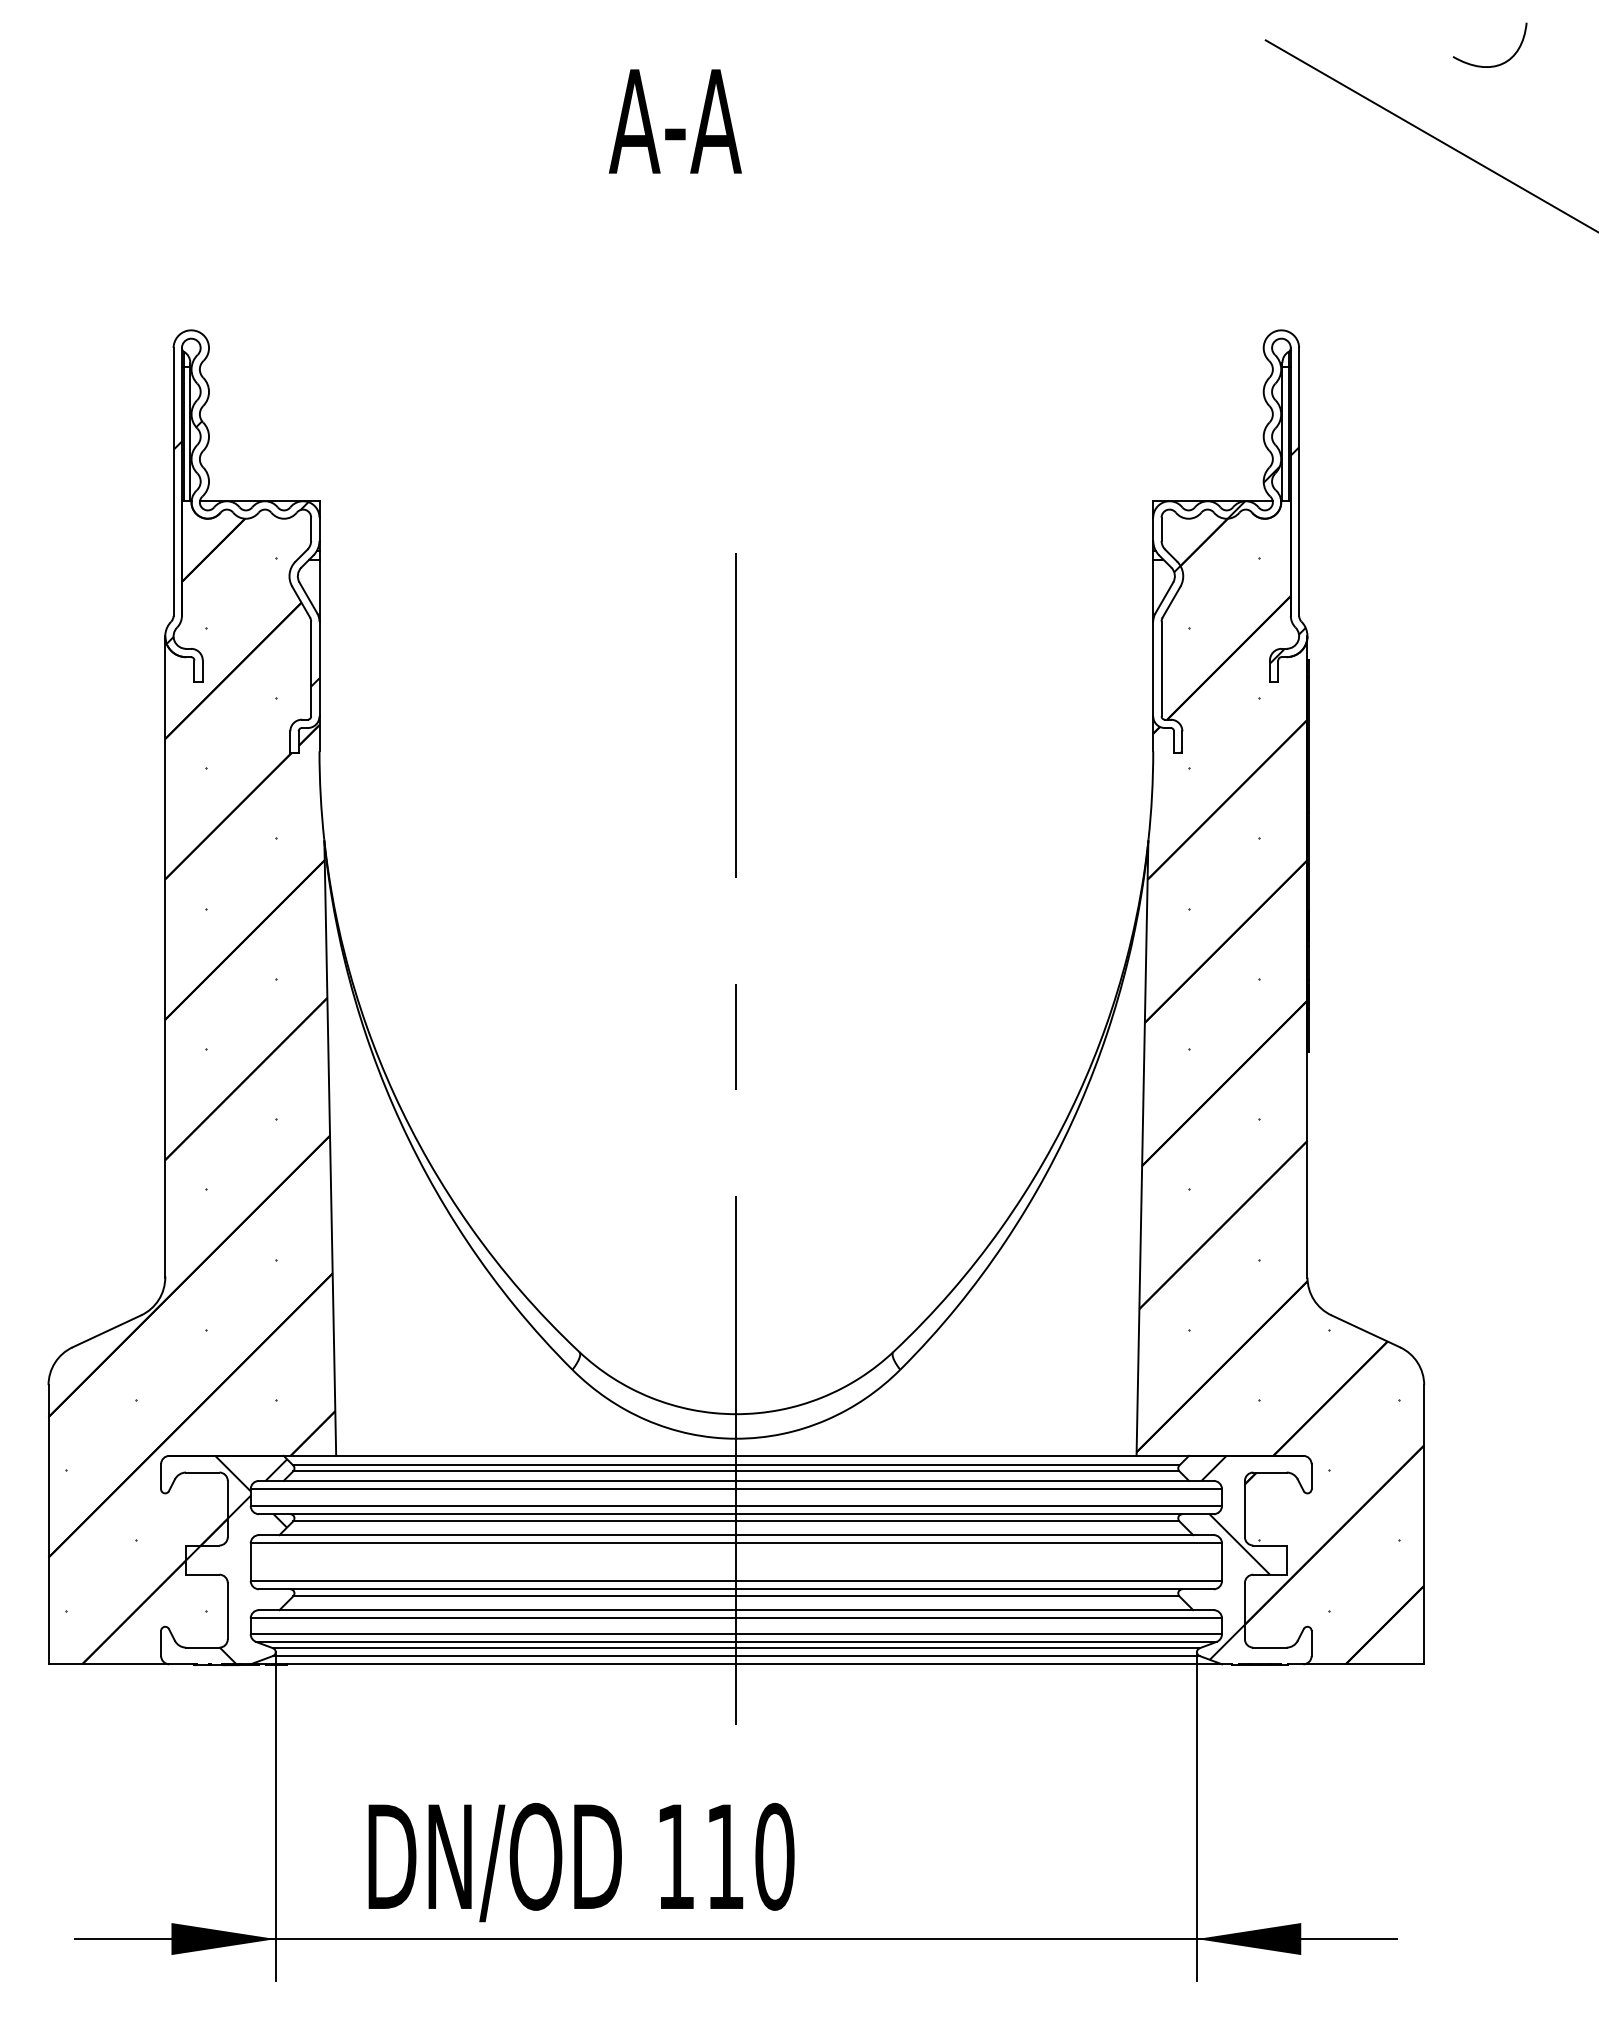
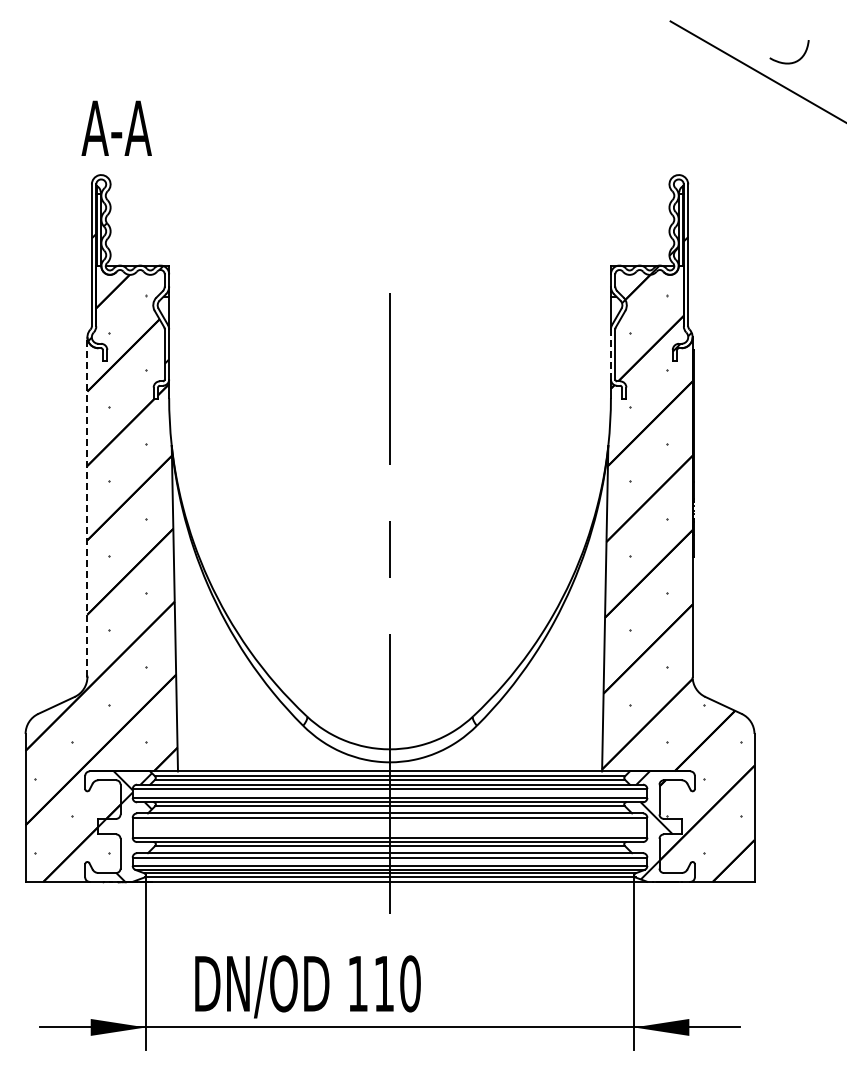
curve: (1497, 63) -> (793, 61), moved
text: (674, 119) -> (116, 127), moved
line: (1152, 669) -> (610, 354), solid -> dashed
line: (165, 957) -> (87, 507), solid -> dashed

